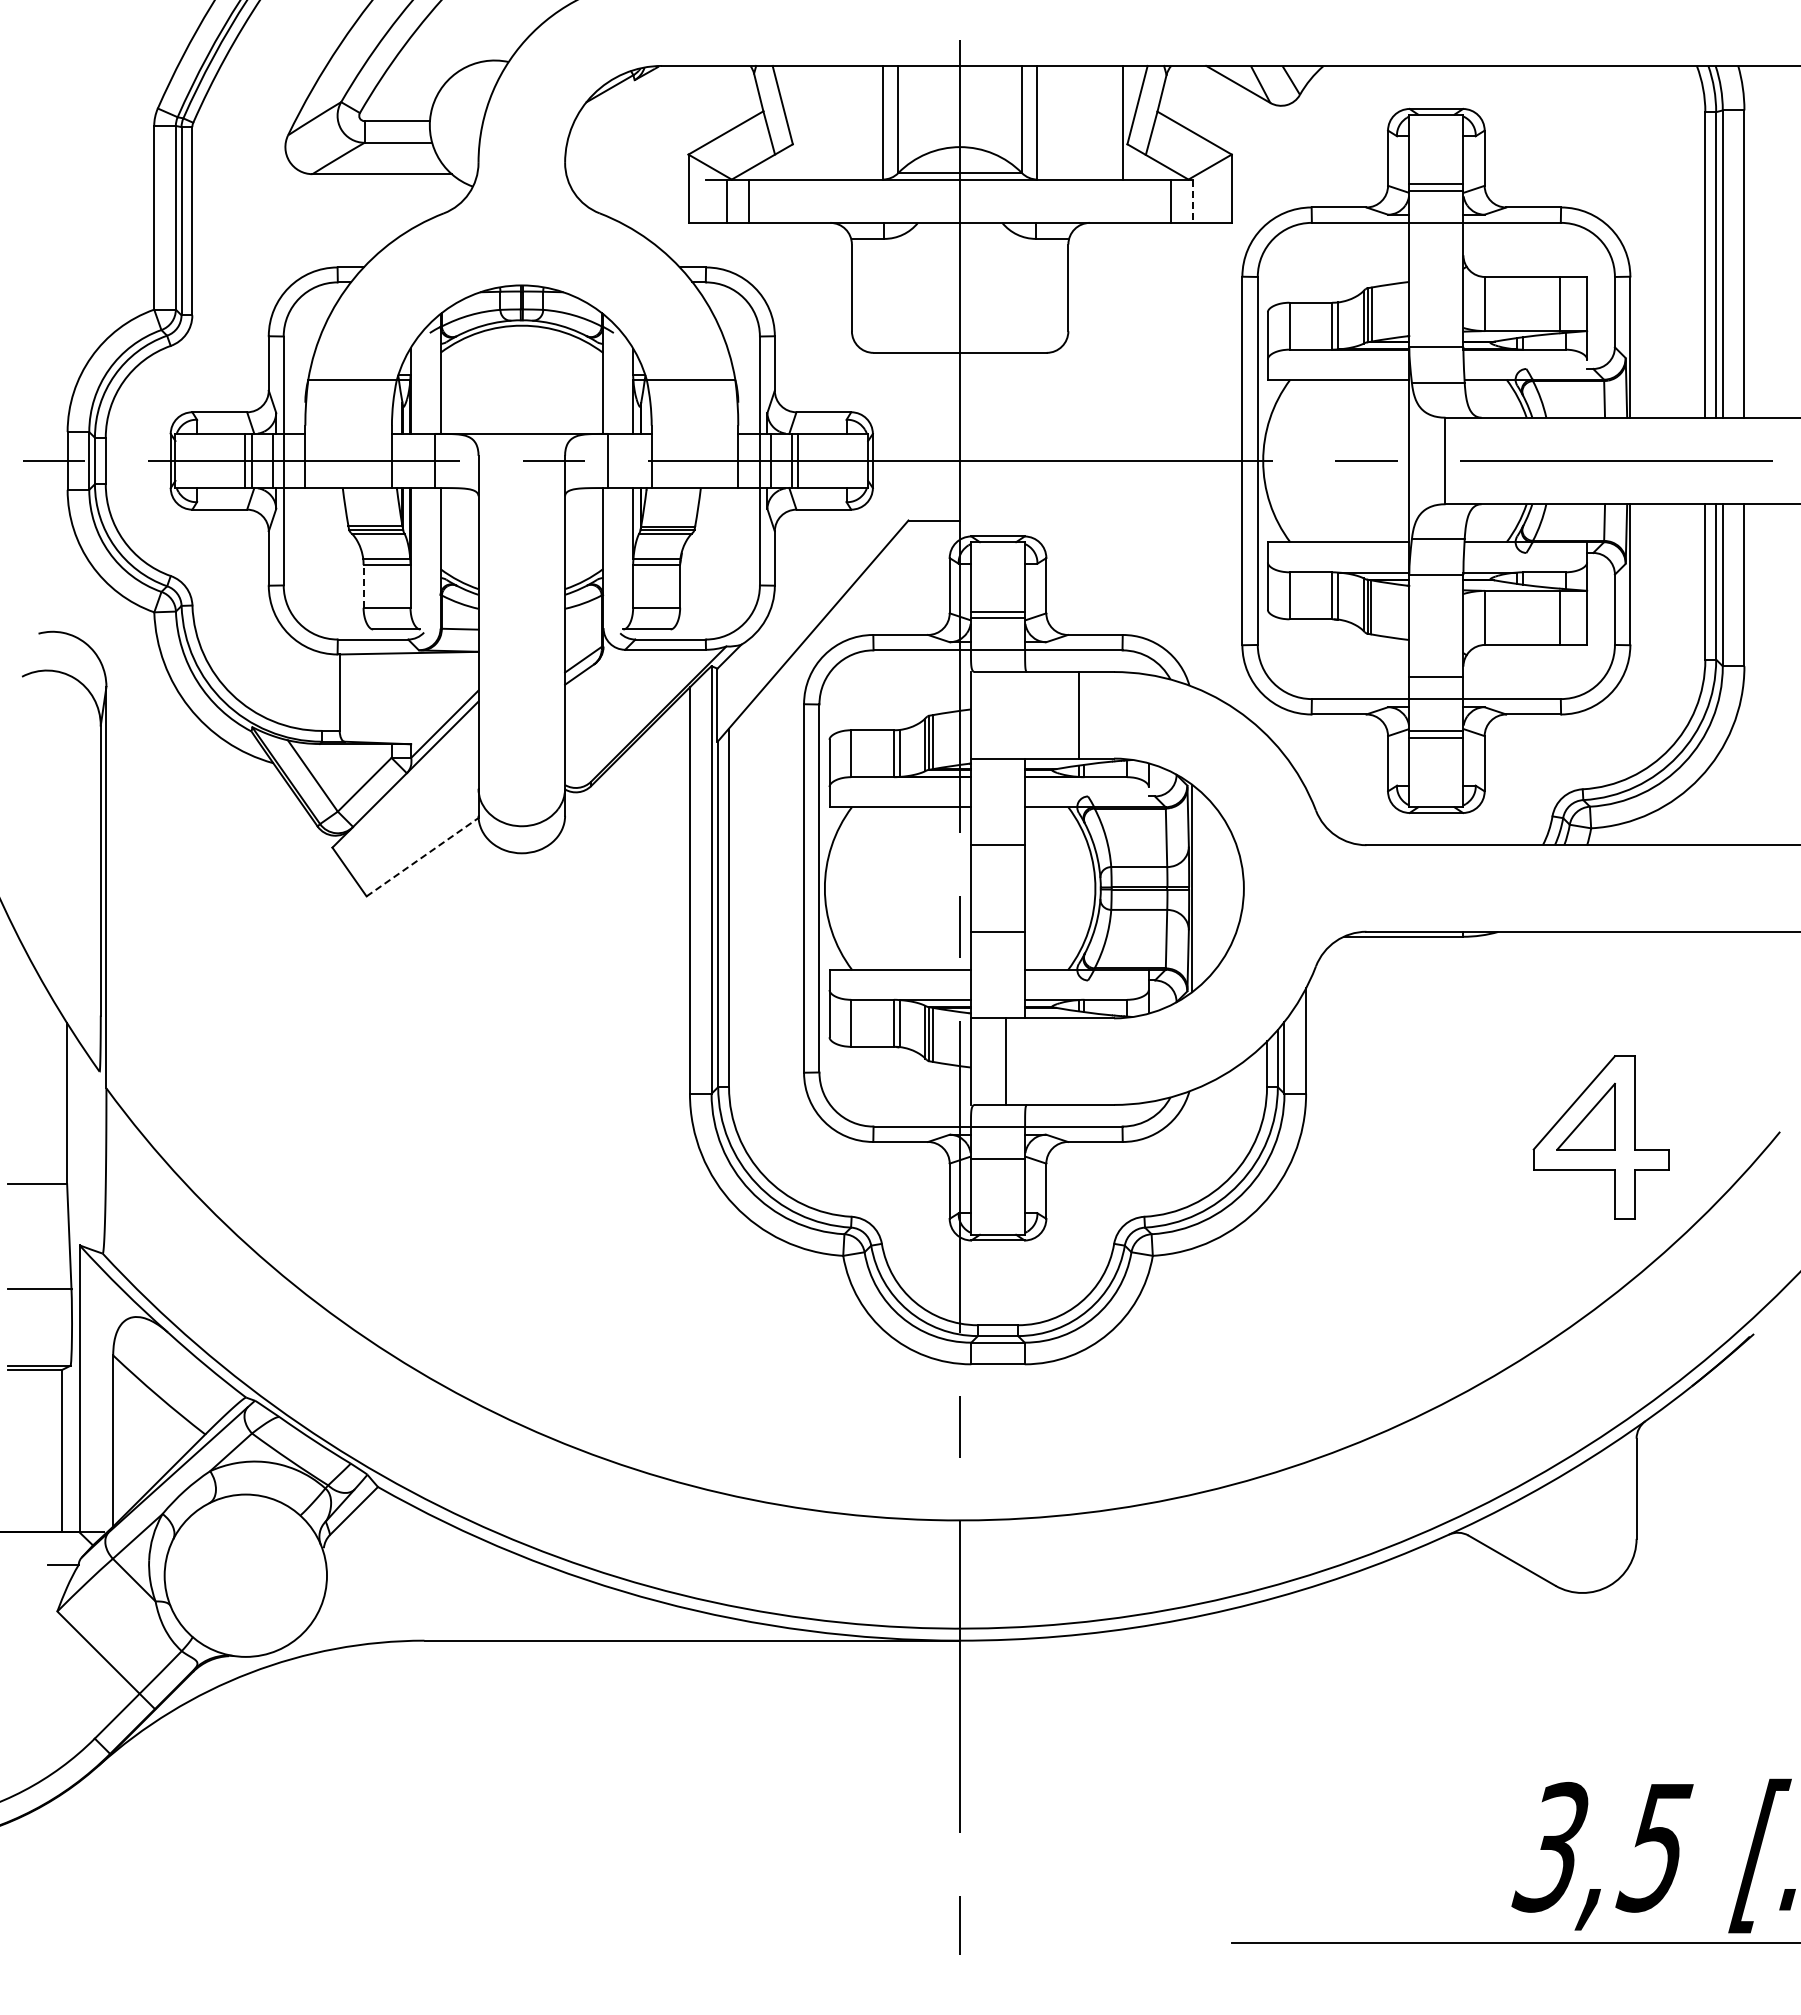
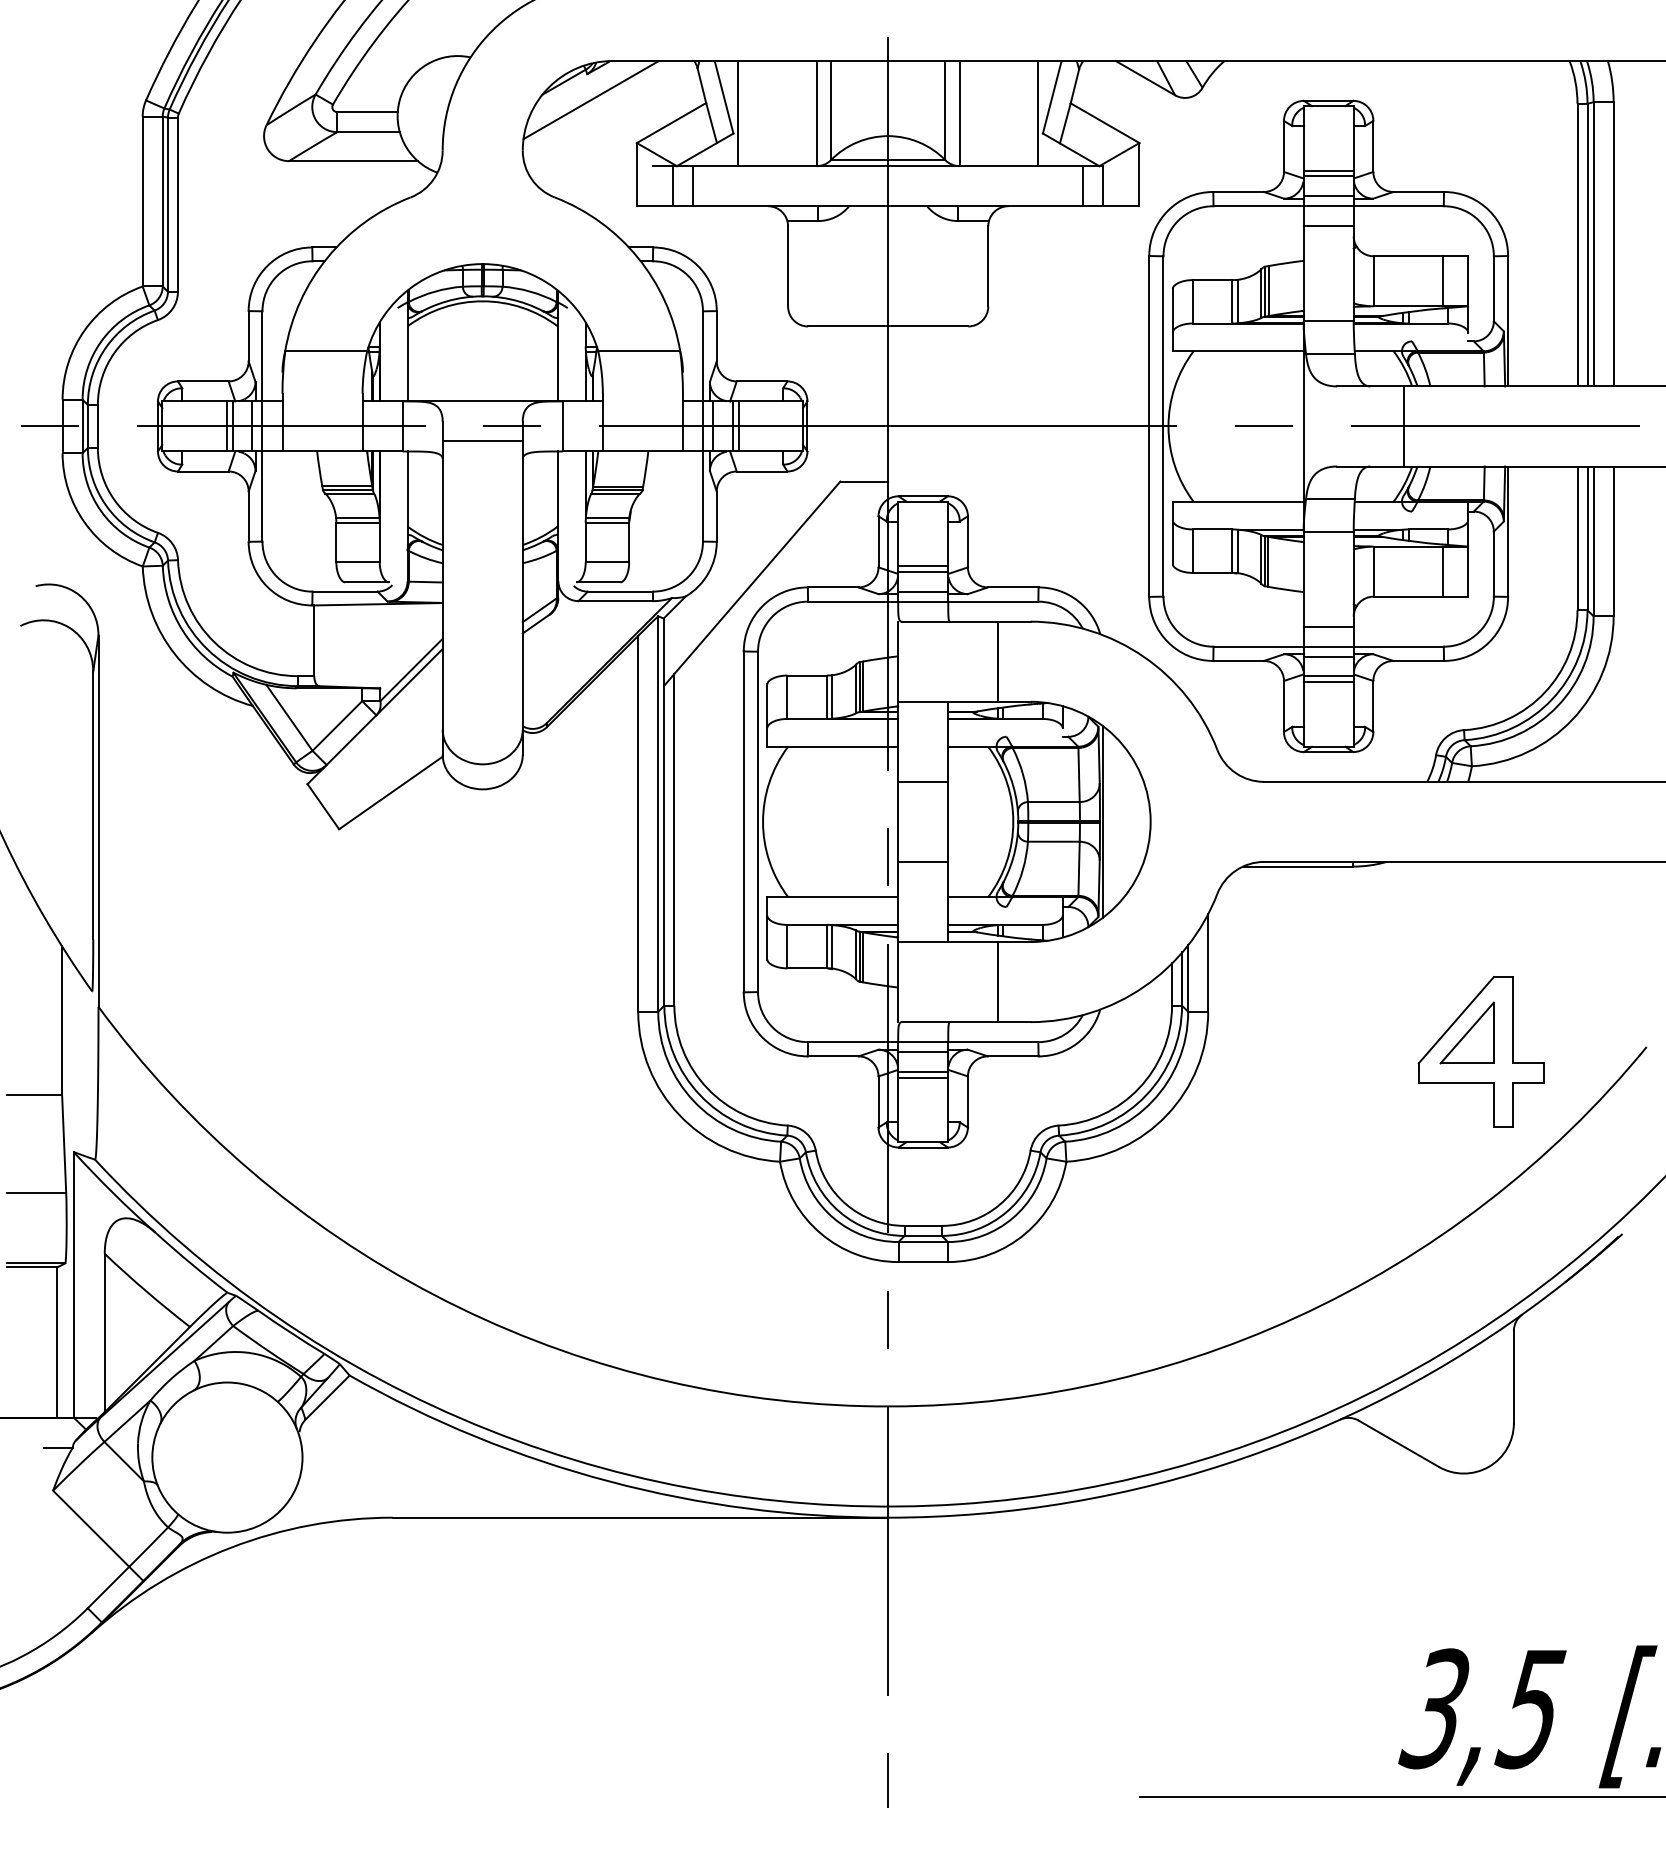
line: (638, 107) -> (590, 99), added
line: (797, 122) -> (737, 113), added
line: (1192, 201) -> (1103, 186), dashed -> solid
line: (1436, 212) -> (1328, 196), added
line: (1436, 244) -> (1328, 226), added
line: (1444, 460) -> (1403, 426), moved
line: (521, 477) -> (482, 441), added
line: (363, 585) -> (336, 541), dashed -> solid
line: (997, 639) -> (922, 591), added
line: (1436, 709) -> (1328, 656), added
line: (422, 856) -> (390, 792), dashed -> solid
line: (1006, 1061) -> (998, 981), moved
line: (997, 1137) -> (922, 1052), added
line: (997, 1165) -> (922, 1078), added

